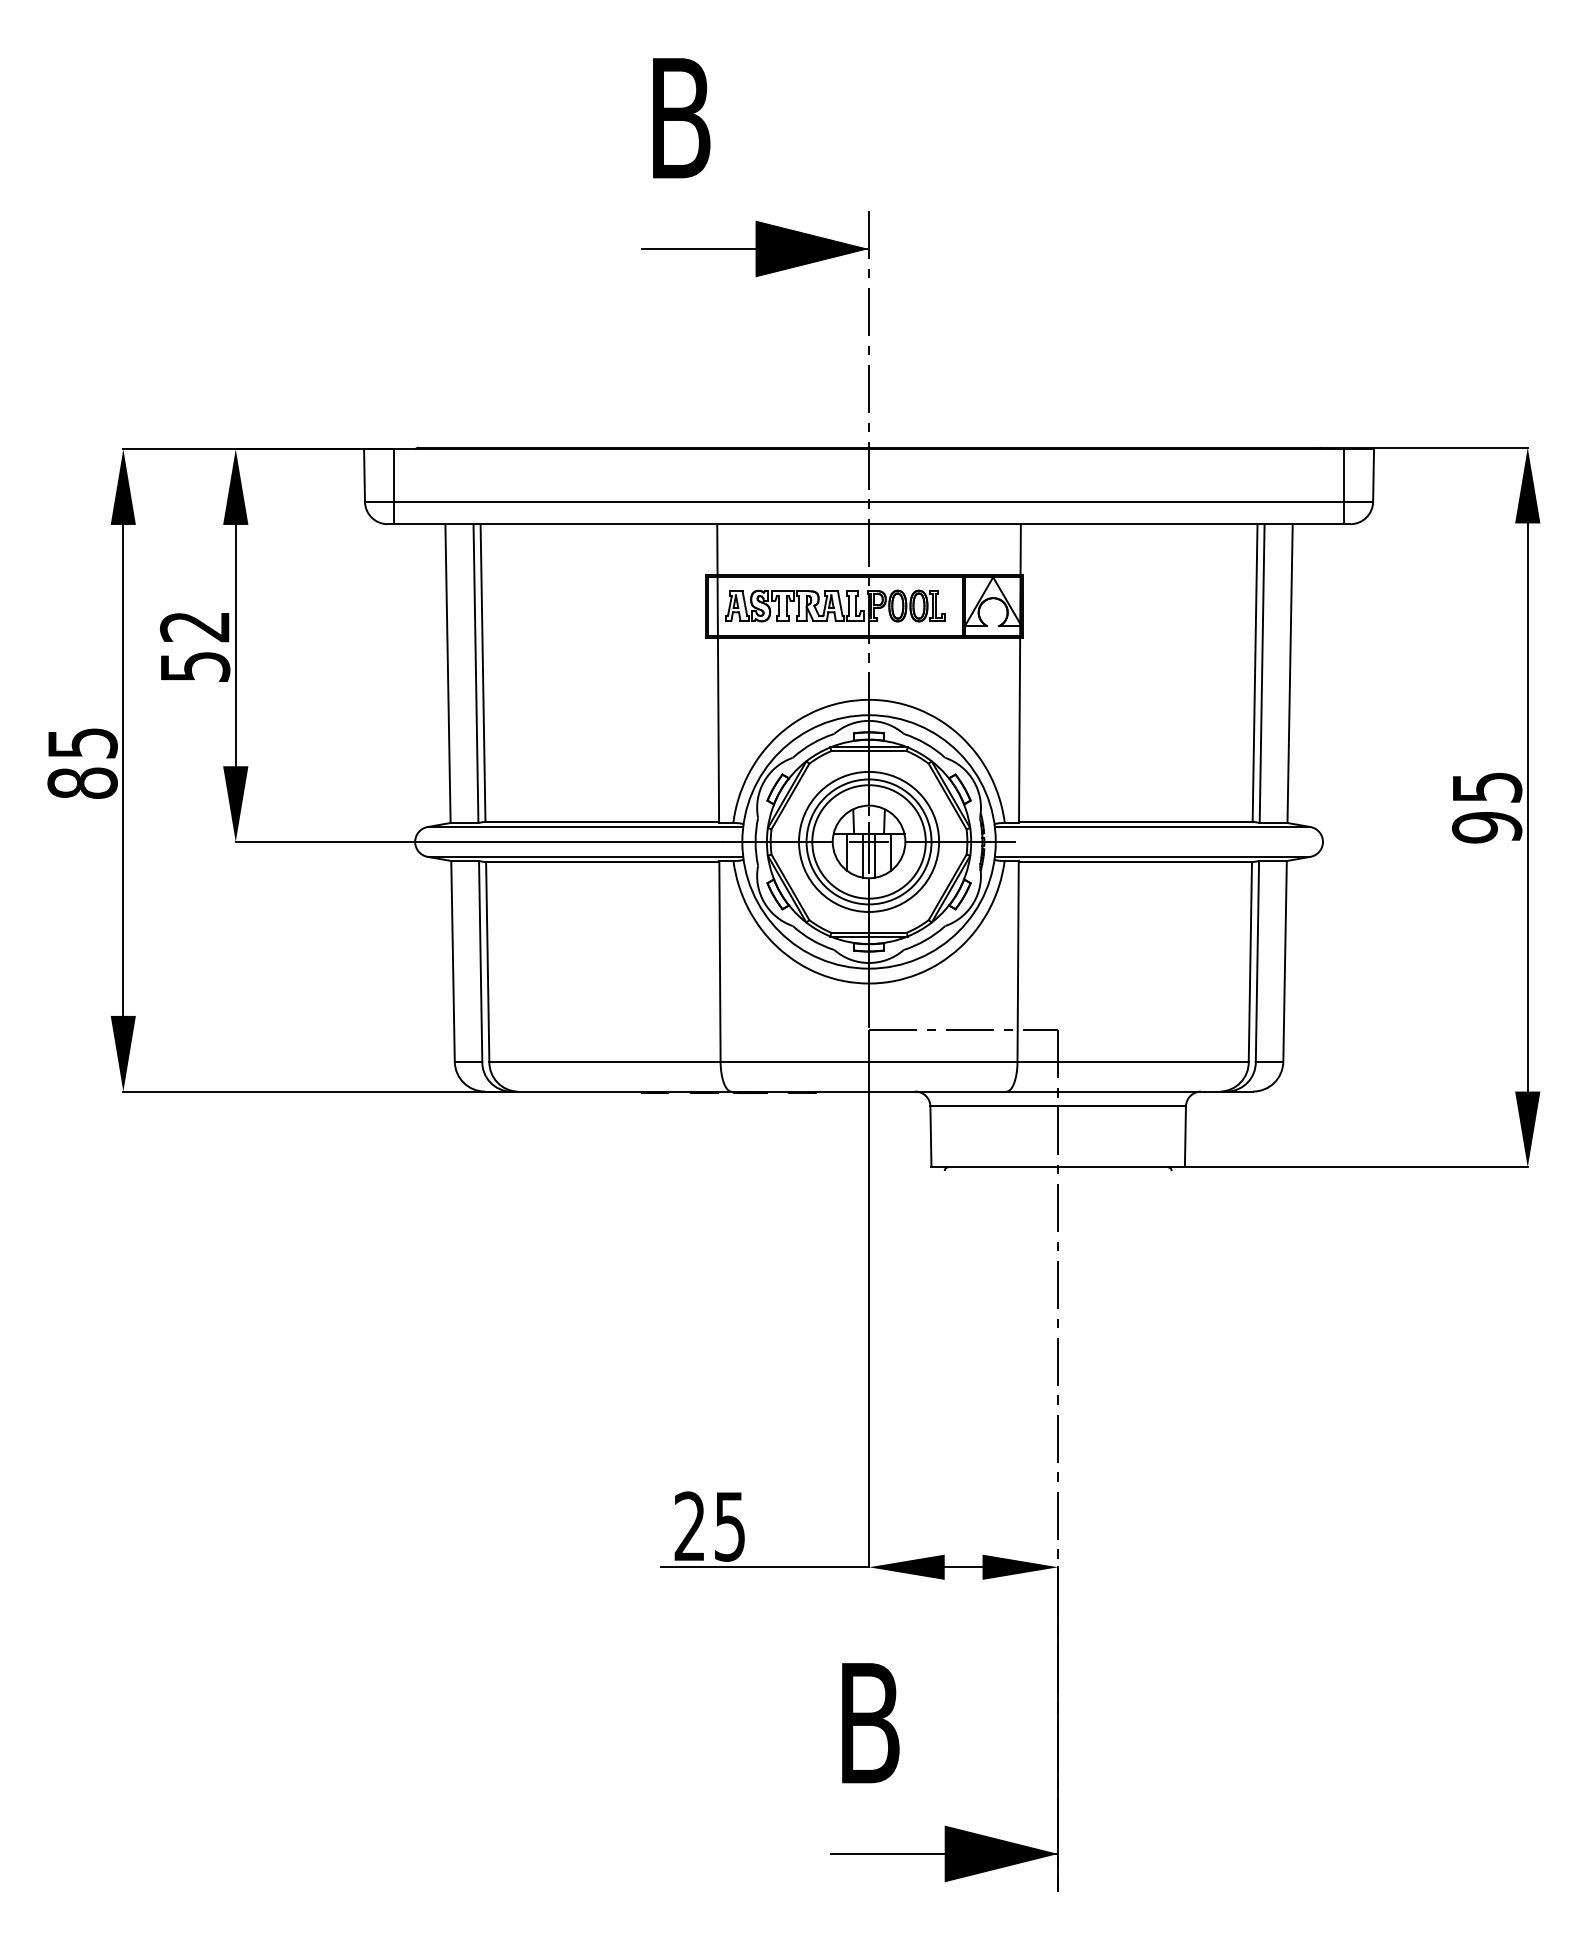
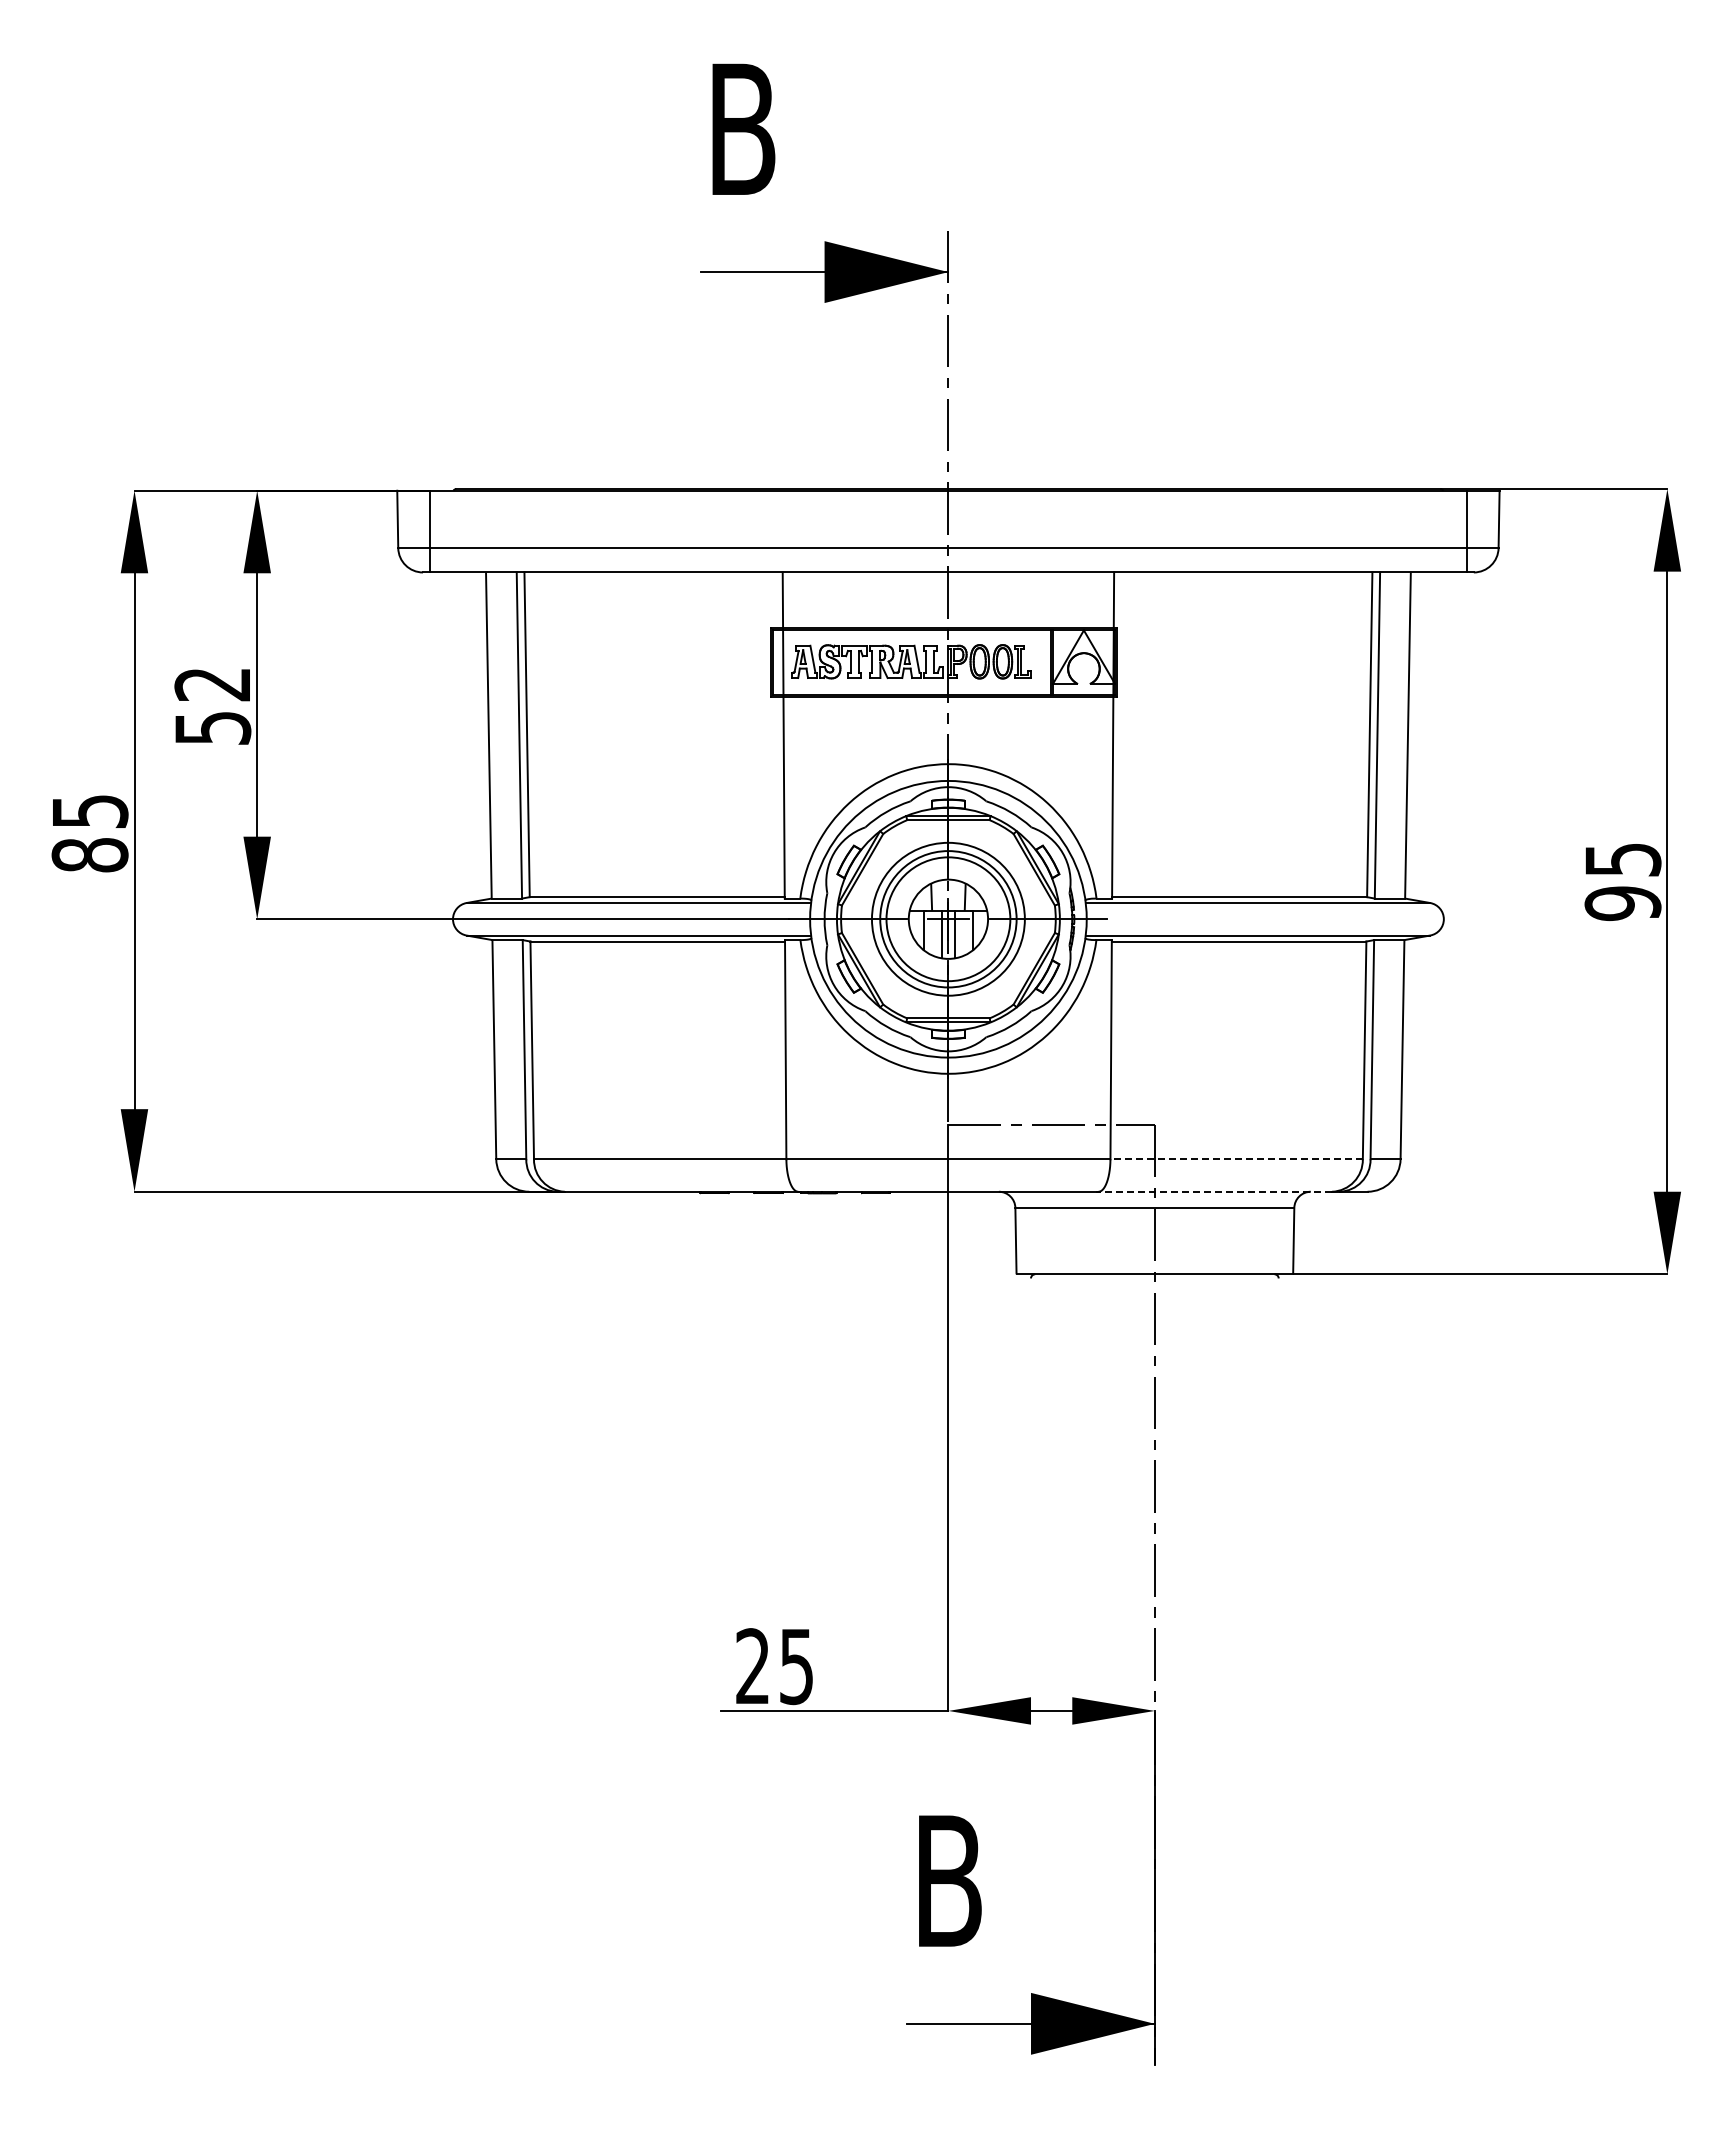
line: (1132, 1062) -> (1236, 1159), solid -> dashed
line: (1111, 1091) -> (1213, 1191), solid -> dashed

